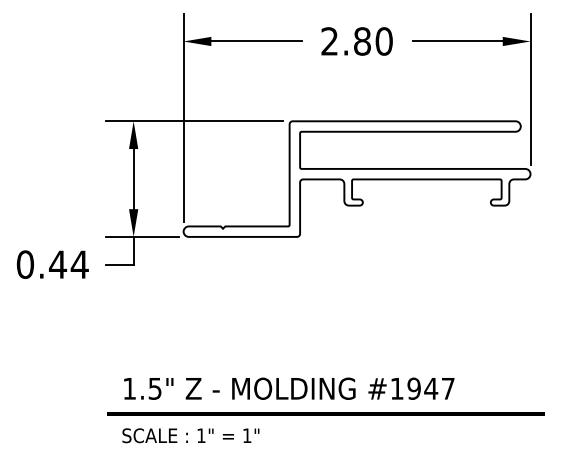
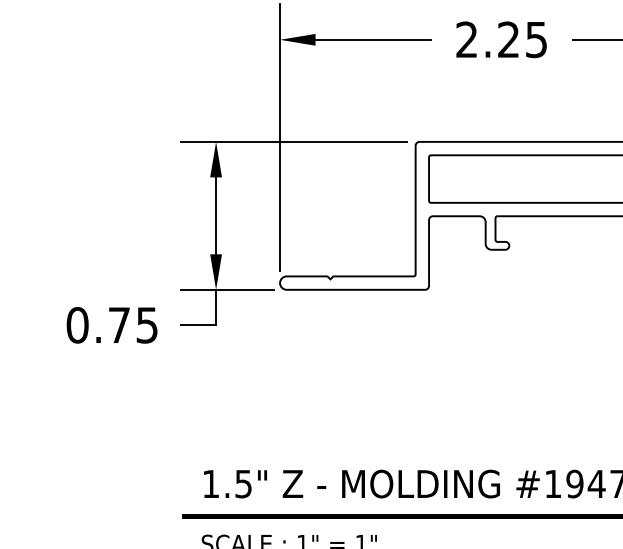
text: (373, 41) -> (522, 39), 2.80 -> 2.25
text: (68, 264) -> (132, 325), 0.44 -> 0.75

